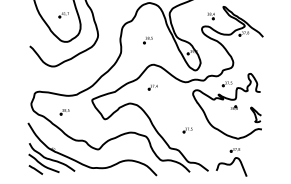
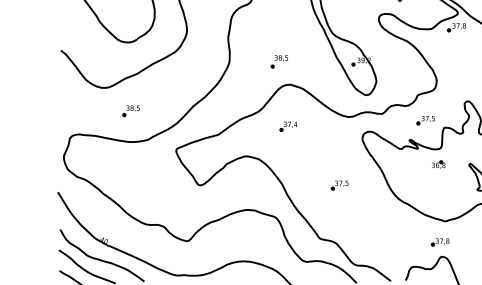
part: (147, 40) -> (278, 62), moved
part: (64, 112) -> (130, 111), moved
part: (187, 130) -> (339, 185), moved

